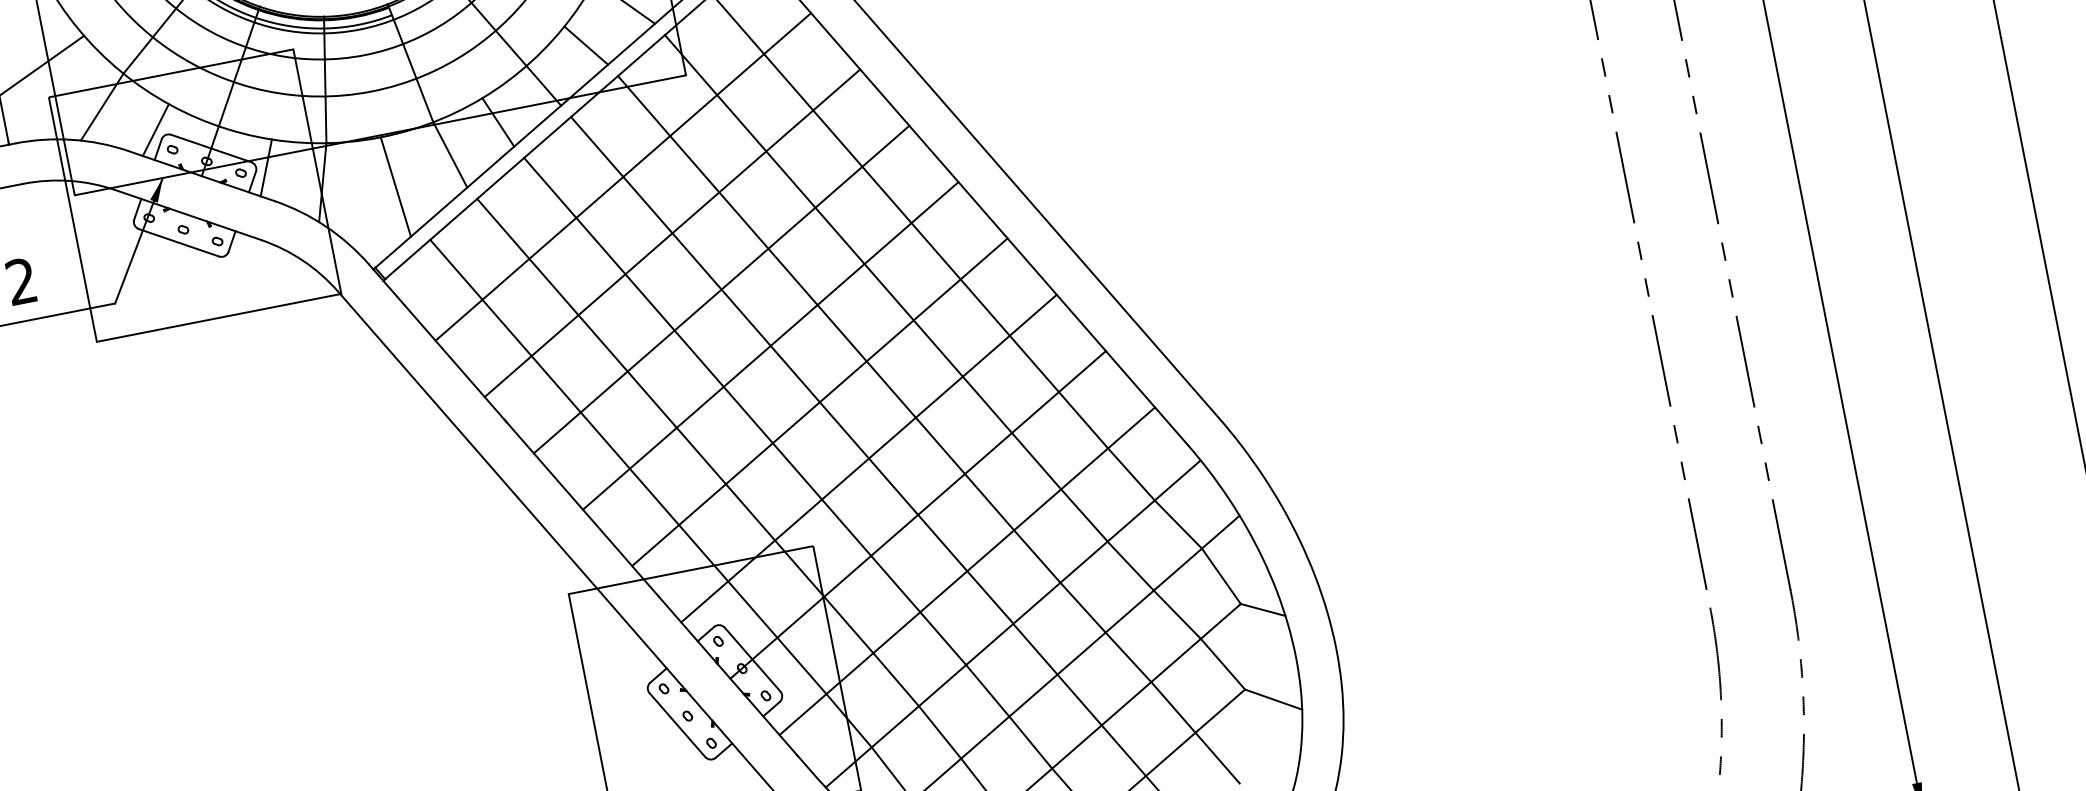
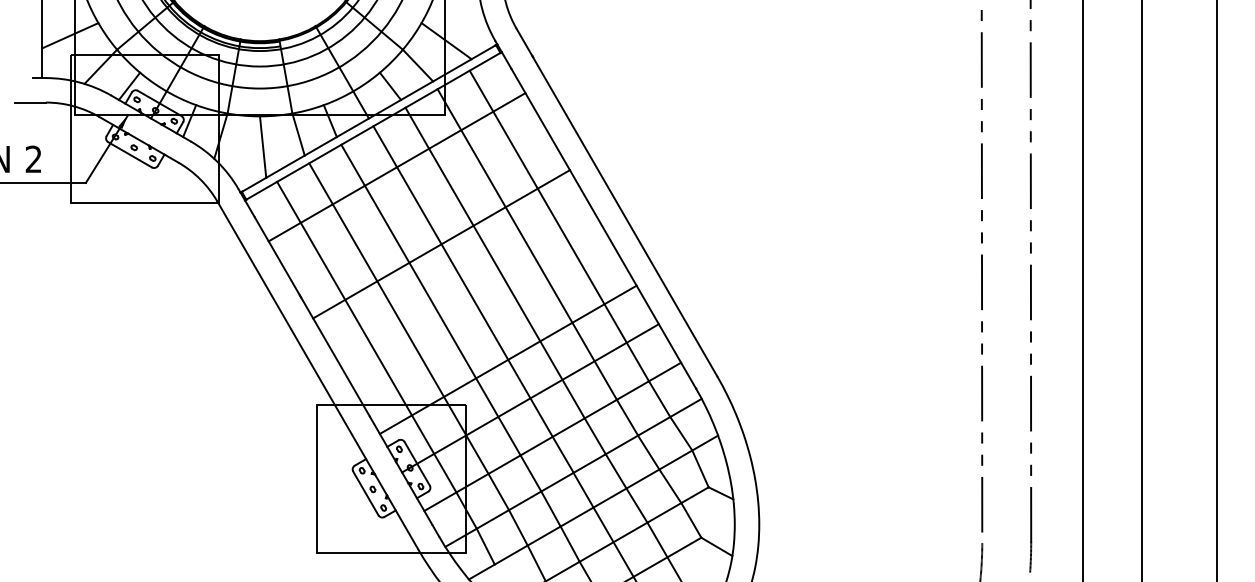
line: (671, 233) -> (418, 205), removed
line: (770, 345) -> (463, 282), removed
line: (819, 402) -> (485, 321), removed

